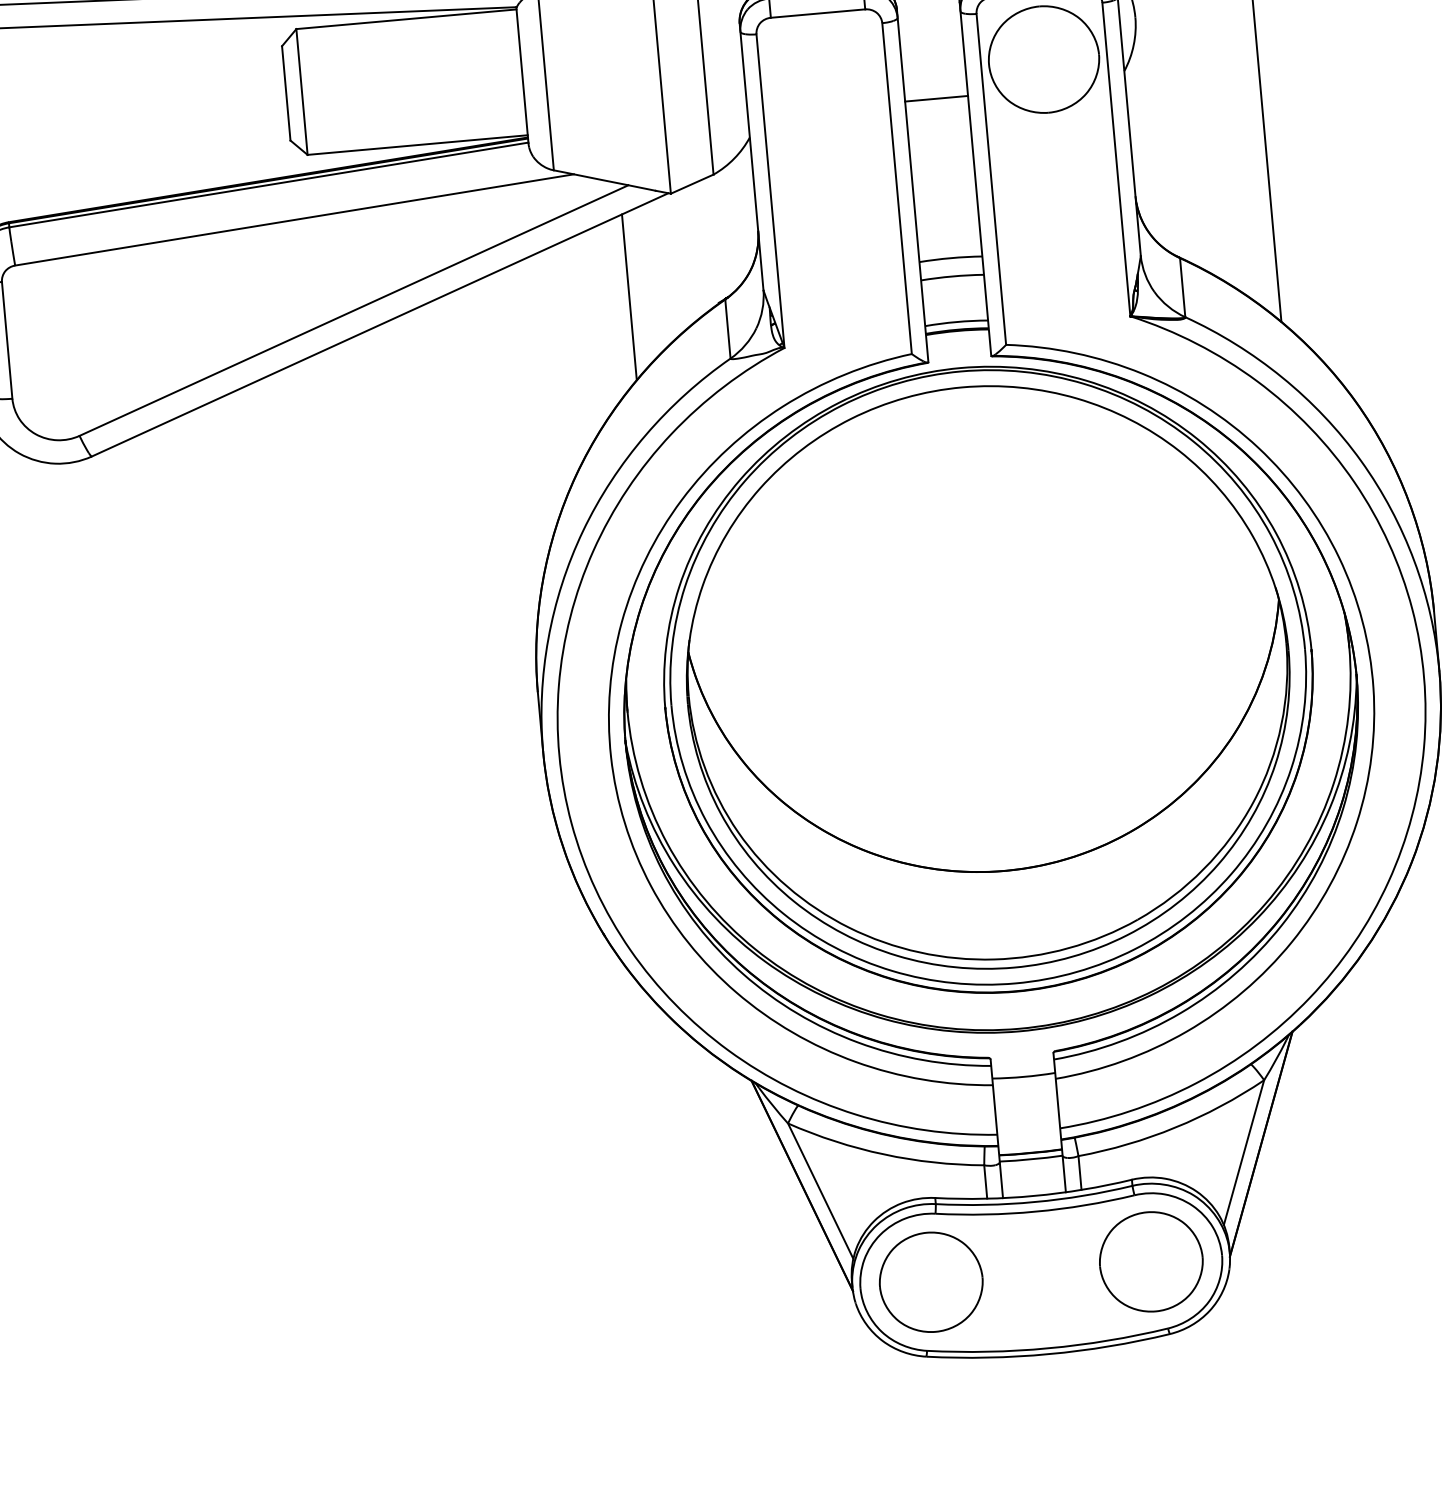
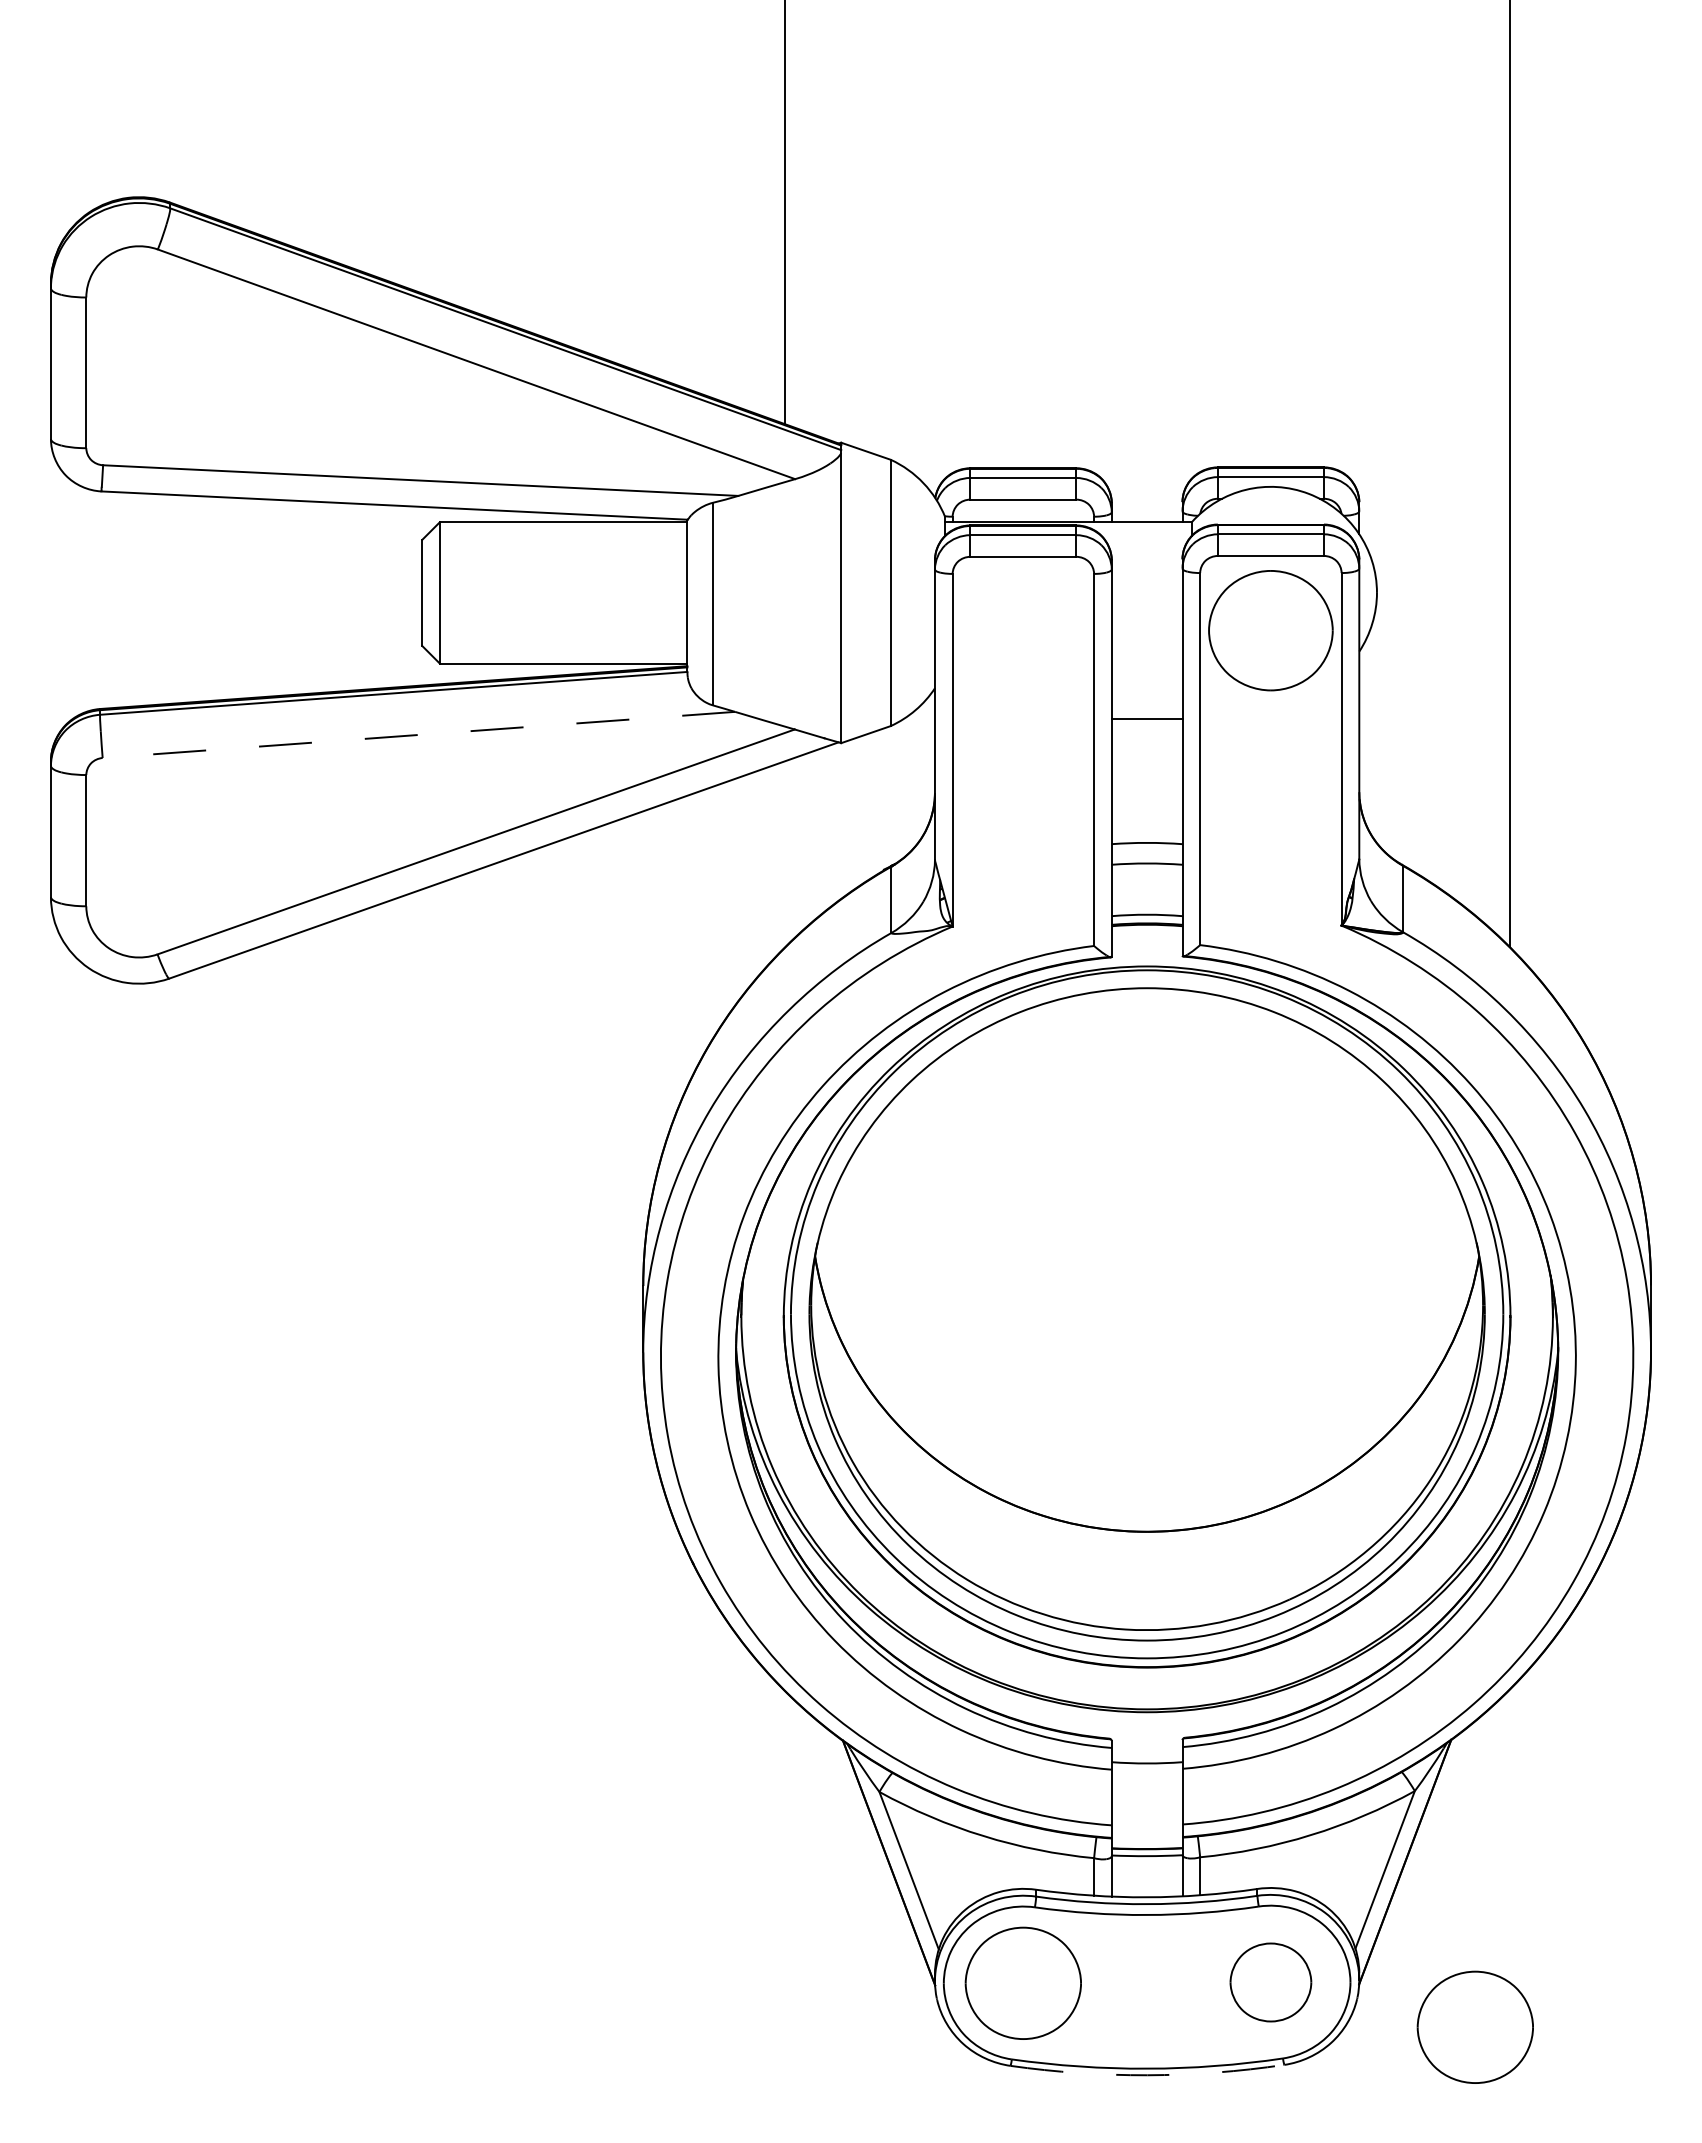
line: (936, 98) -> (1146, 718), moved
line: (294, 219) -> (418, 734), solid -> dashed
line: (629, 297) -> (784, 854), removed
part: (1150, 1261) -> (1270, 1982), size x0.7
part: (1335, 1284) -> (1474, 2026), added
arc: (1048, 1354) -> (1147, 2075), solid -> dashed

